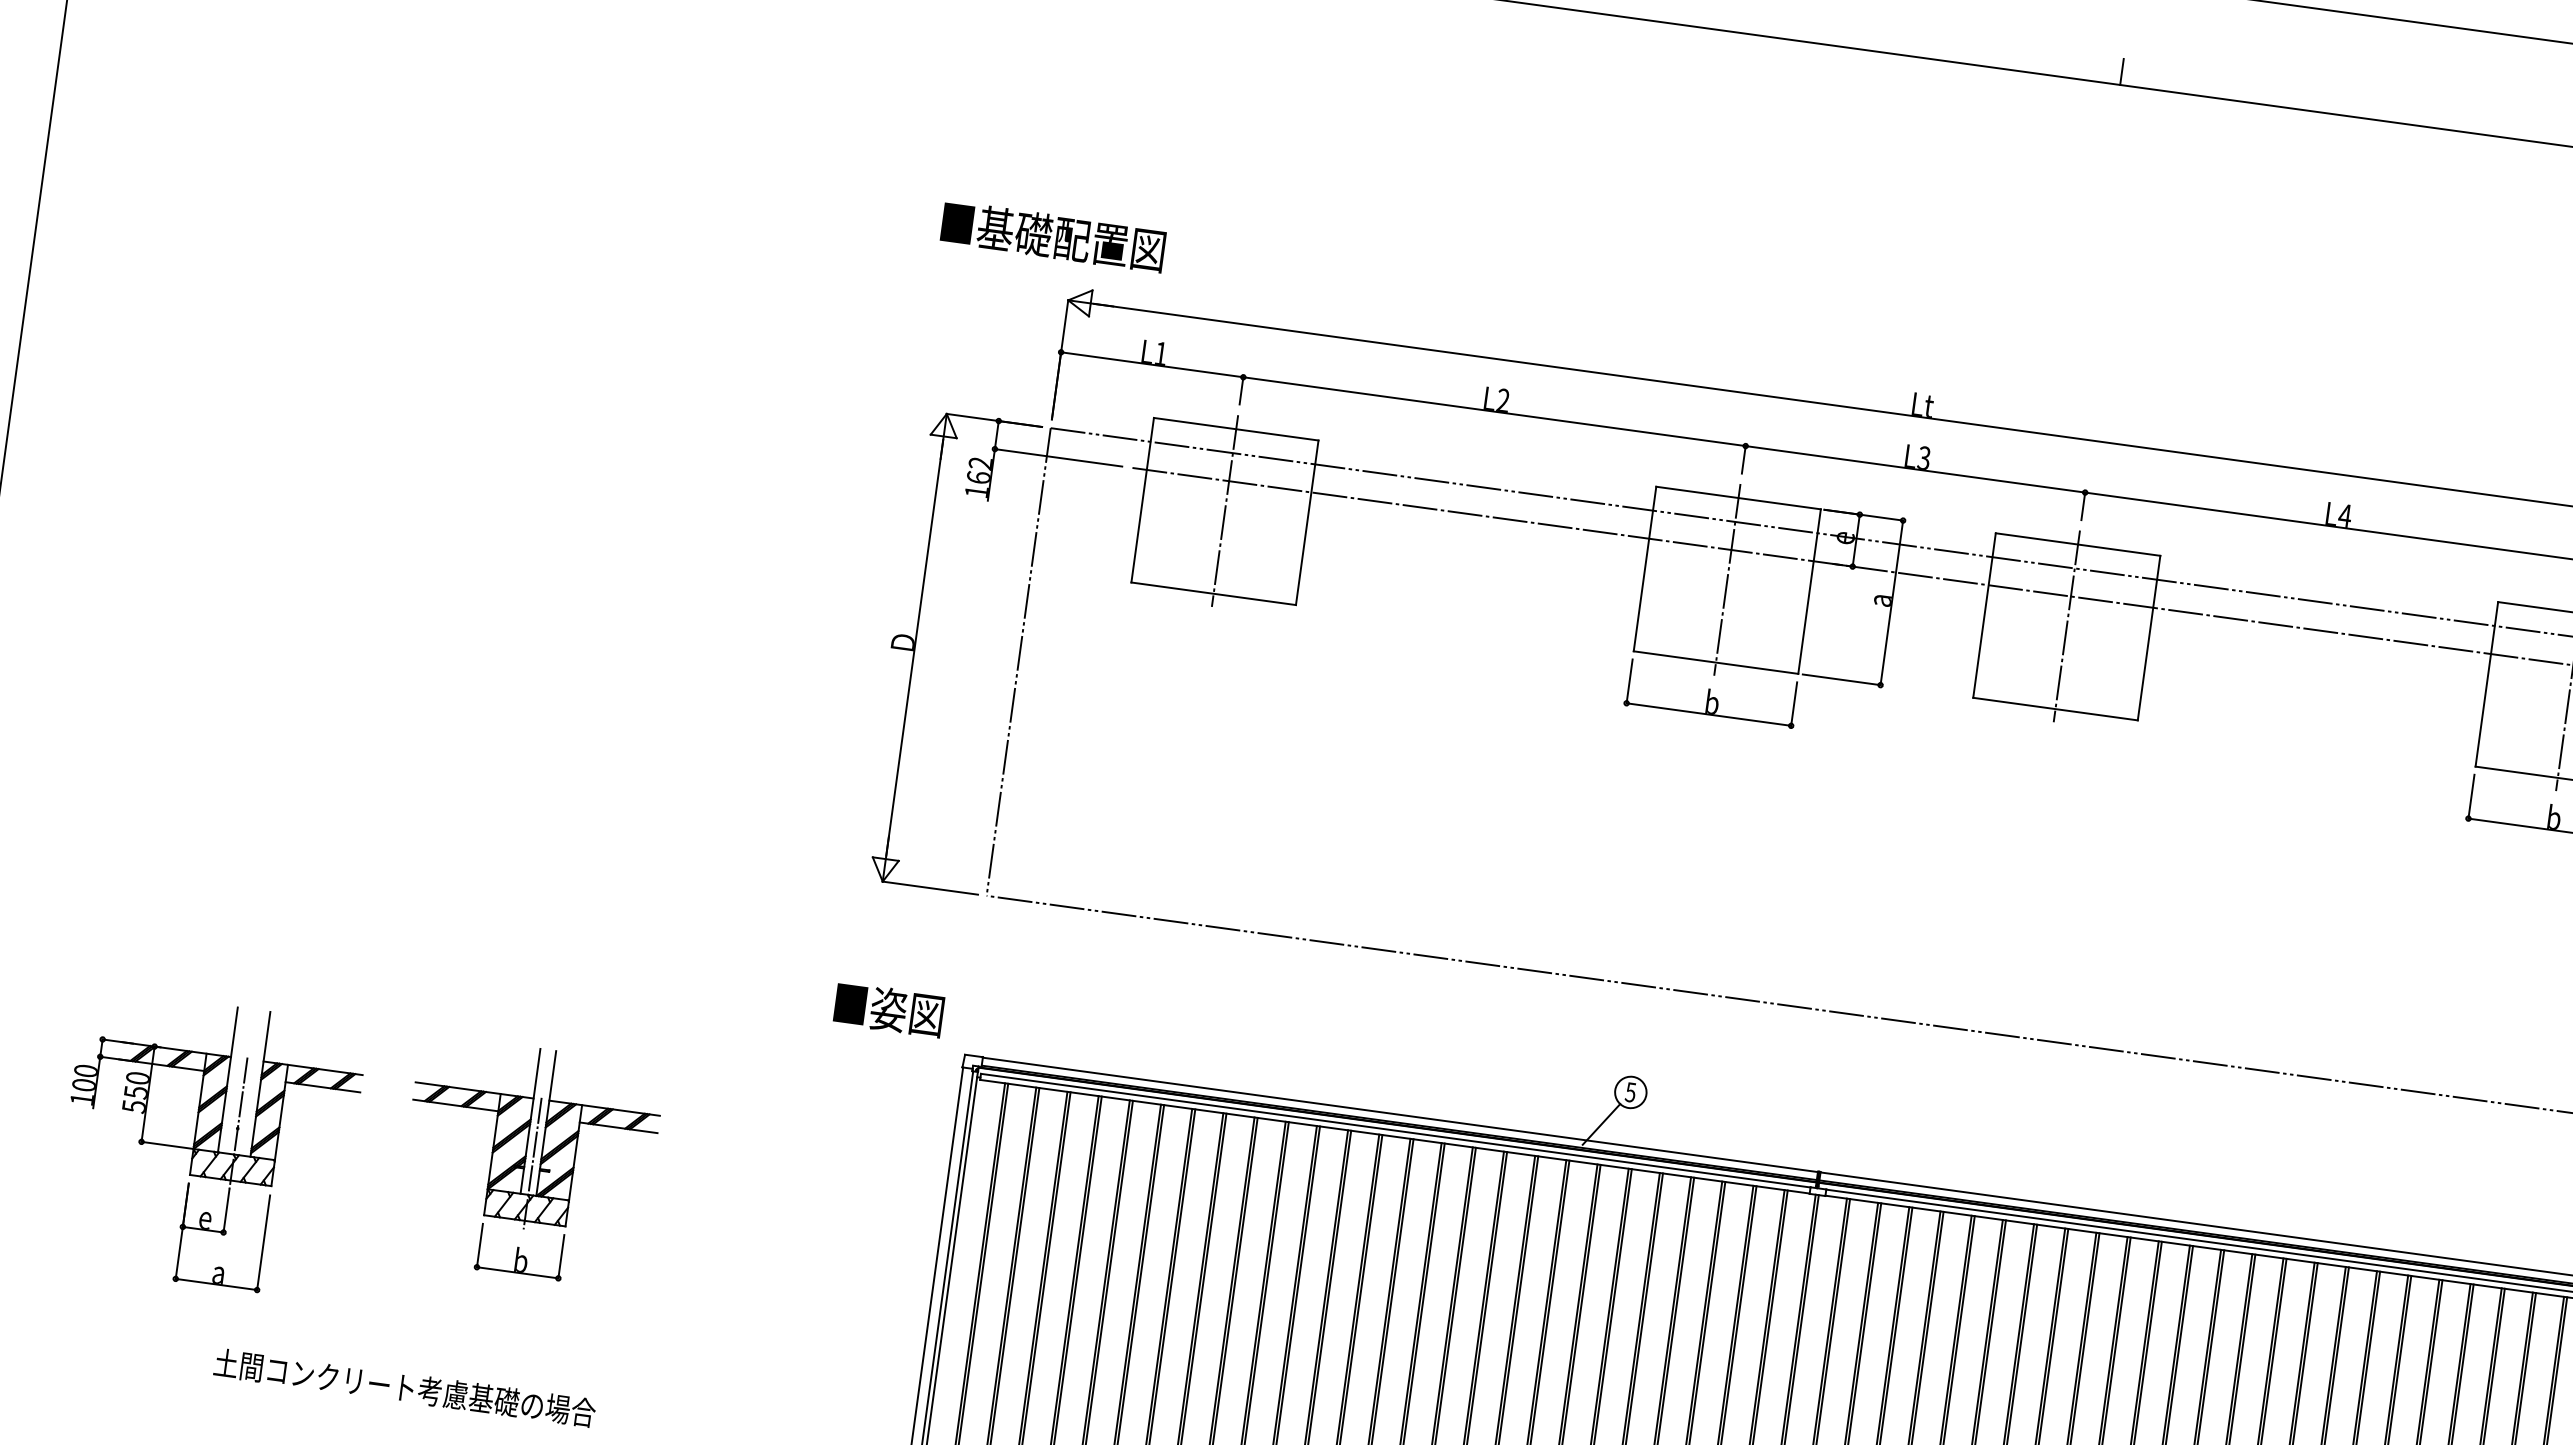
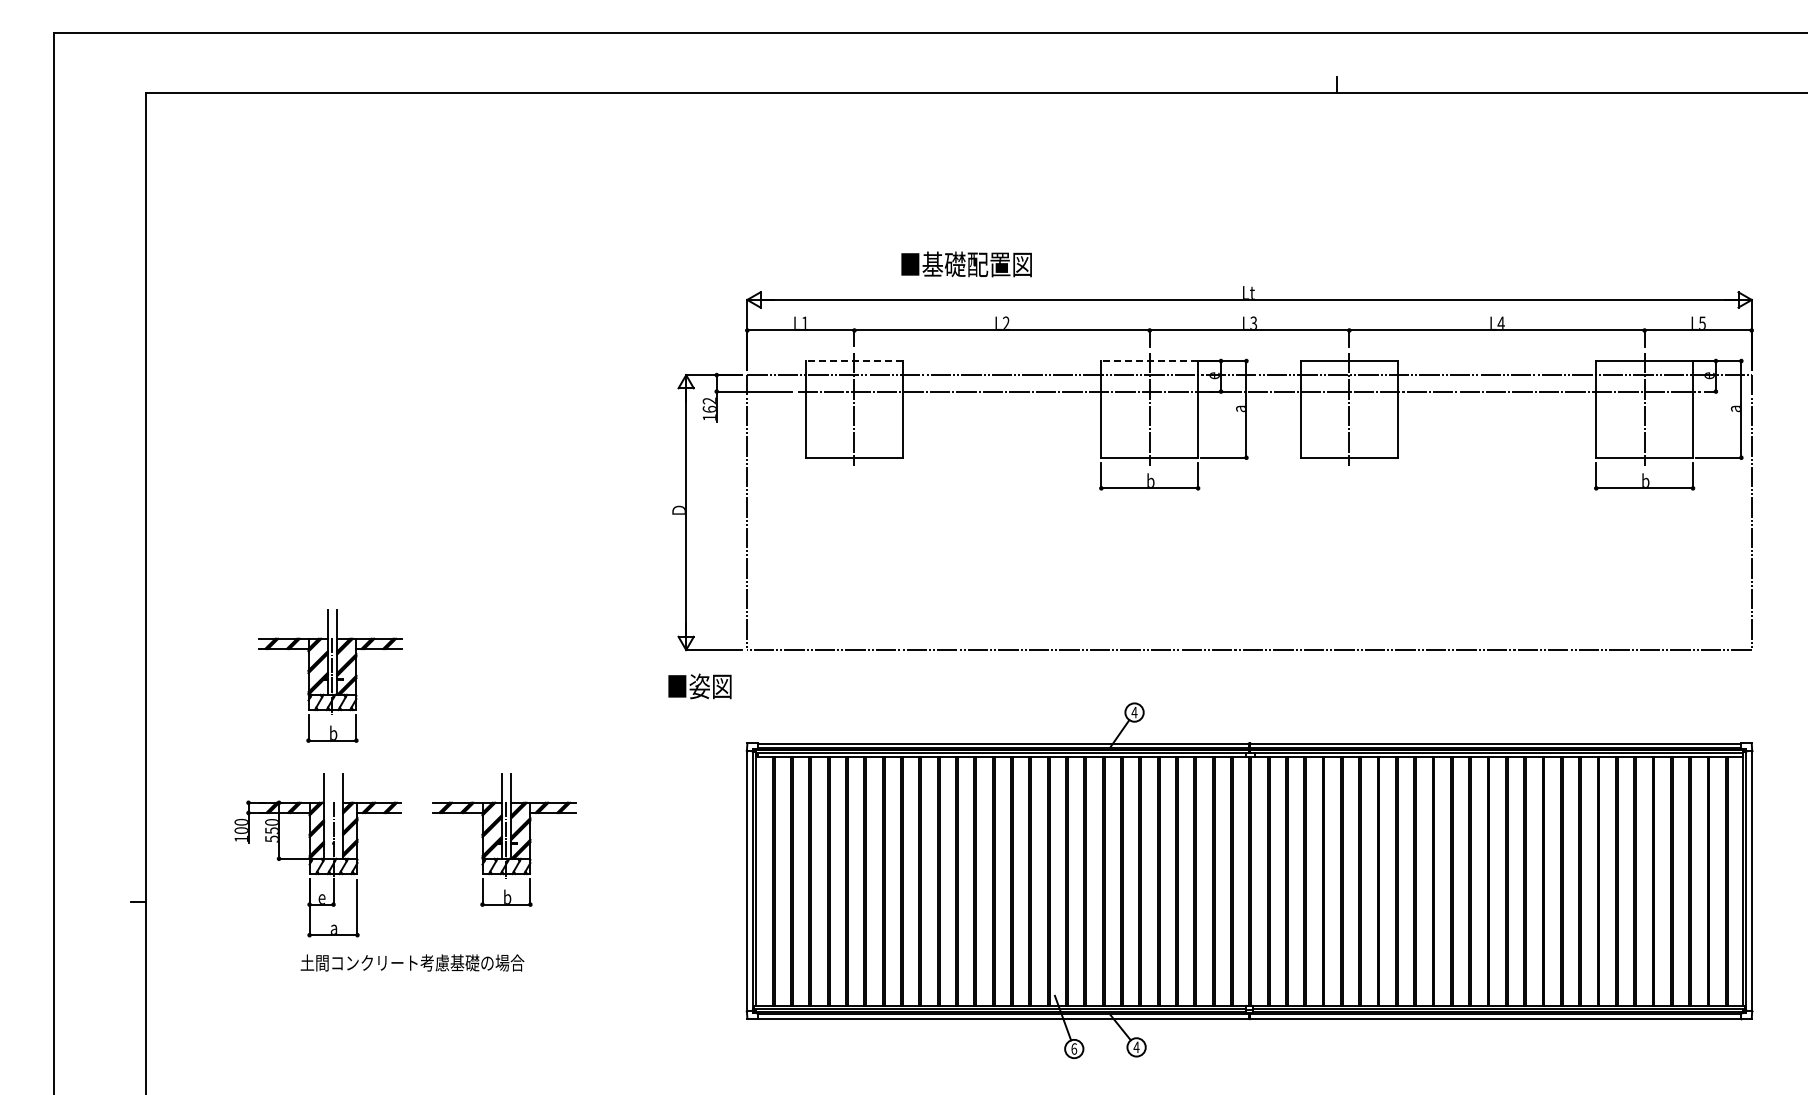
text: (1053, 236) -> (966, 264), moved
line: (1234, 429) -> (853, 361), solid -> dashed
line: (1738, 498) -> (1149, 361), solid -> dashed
part: (271, 842) -> (330, 675), added
text: (888, 1009) -> (699, 686), moved
text: (1630, 1092) -> (1134, 712), 5 -> 4
text: (405, 1387) -> (412, 962), moved

